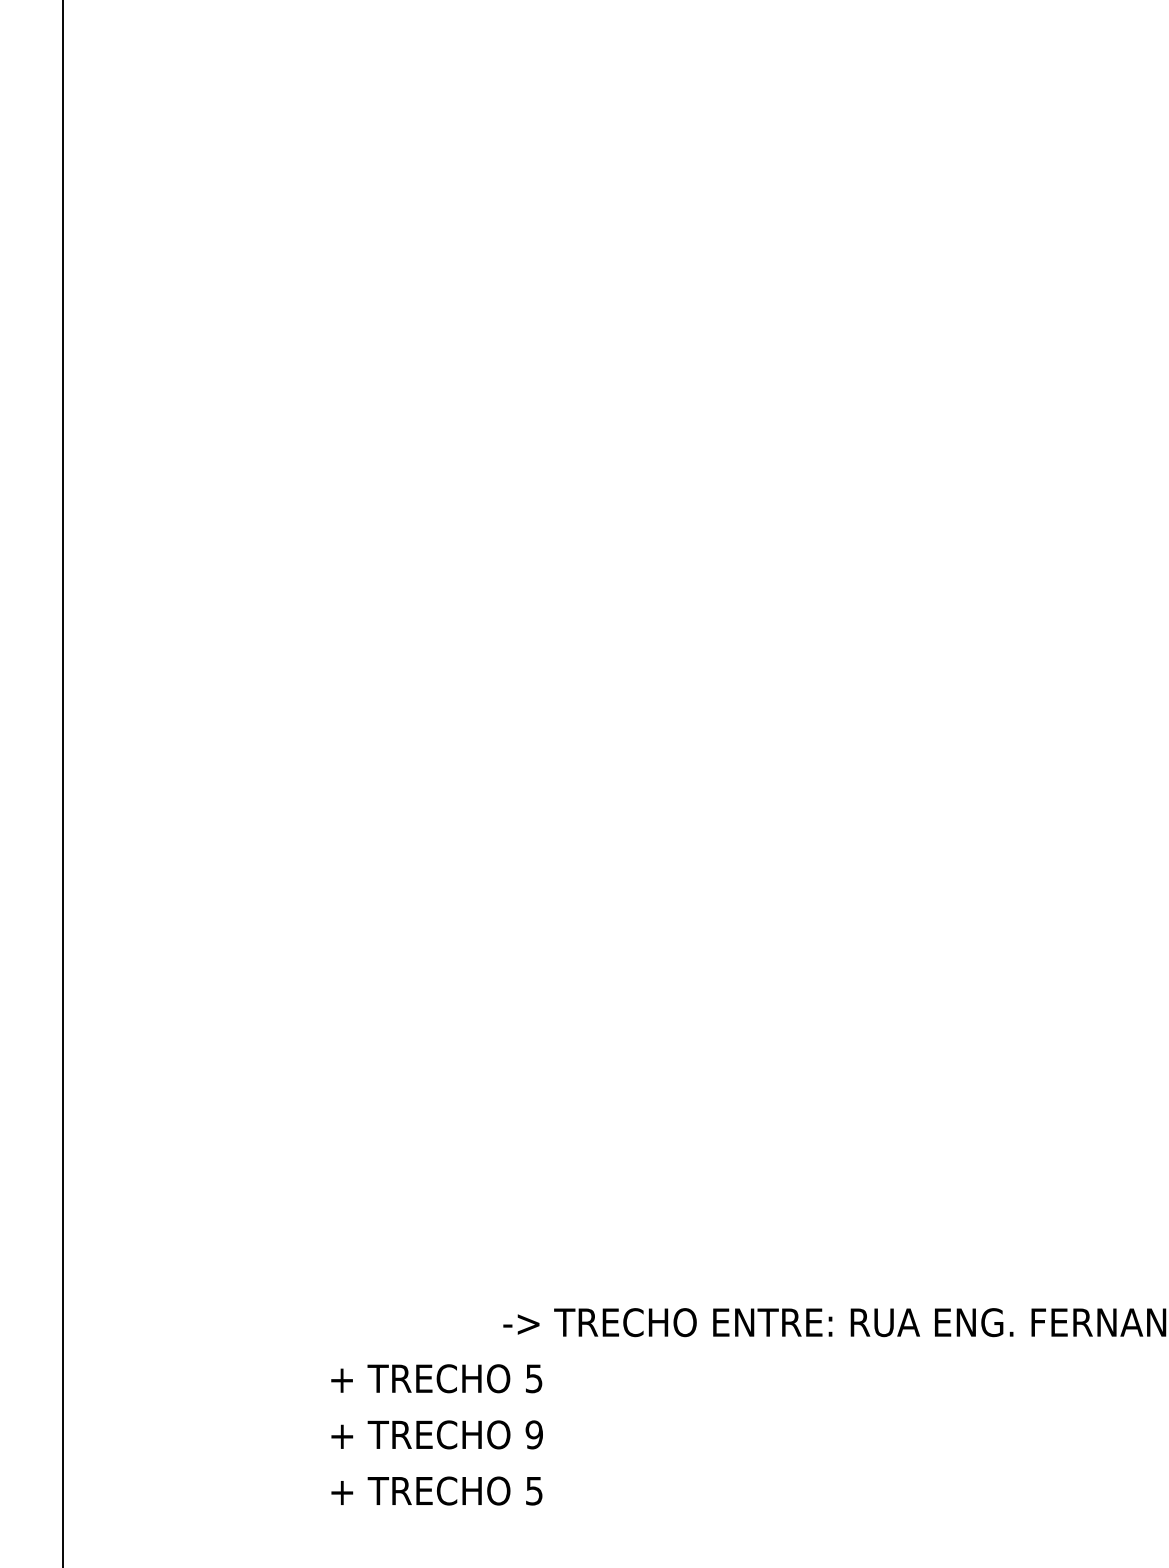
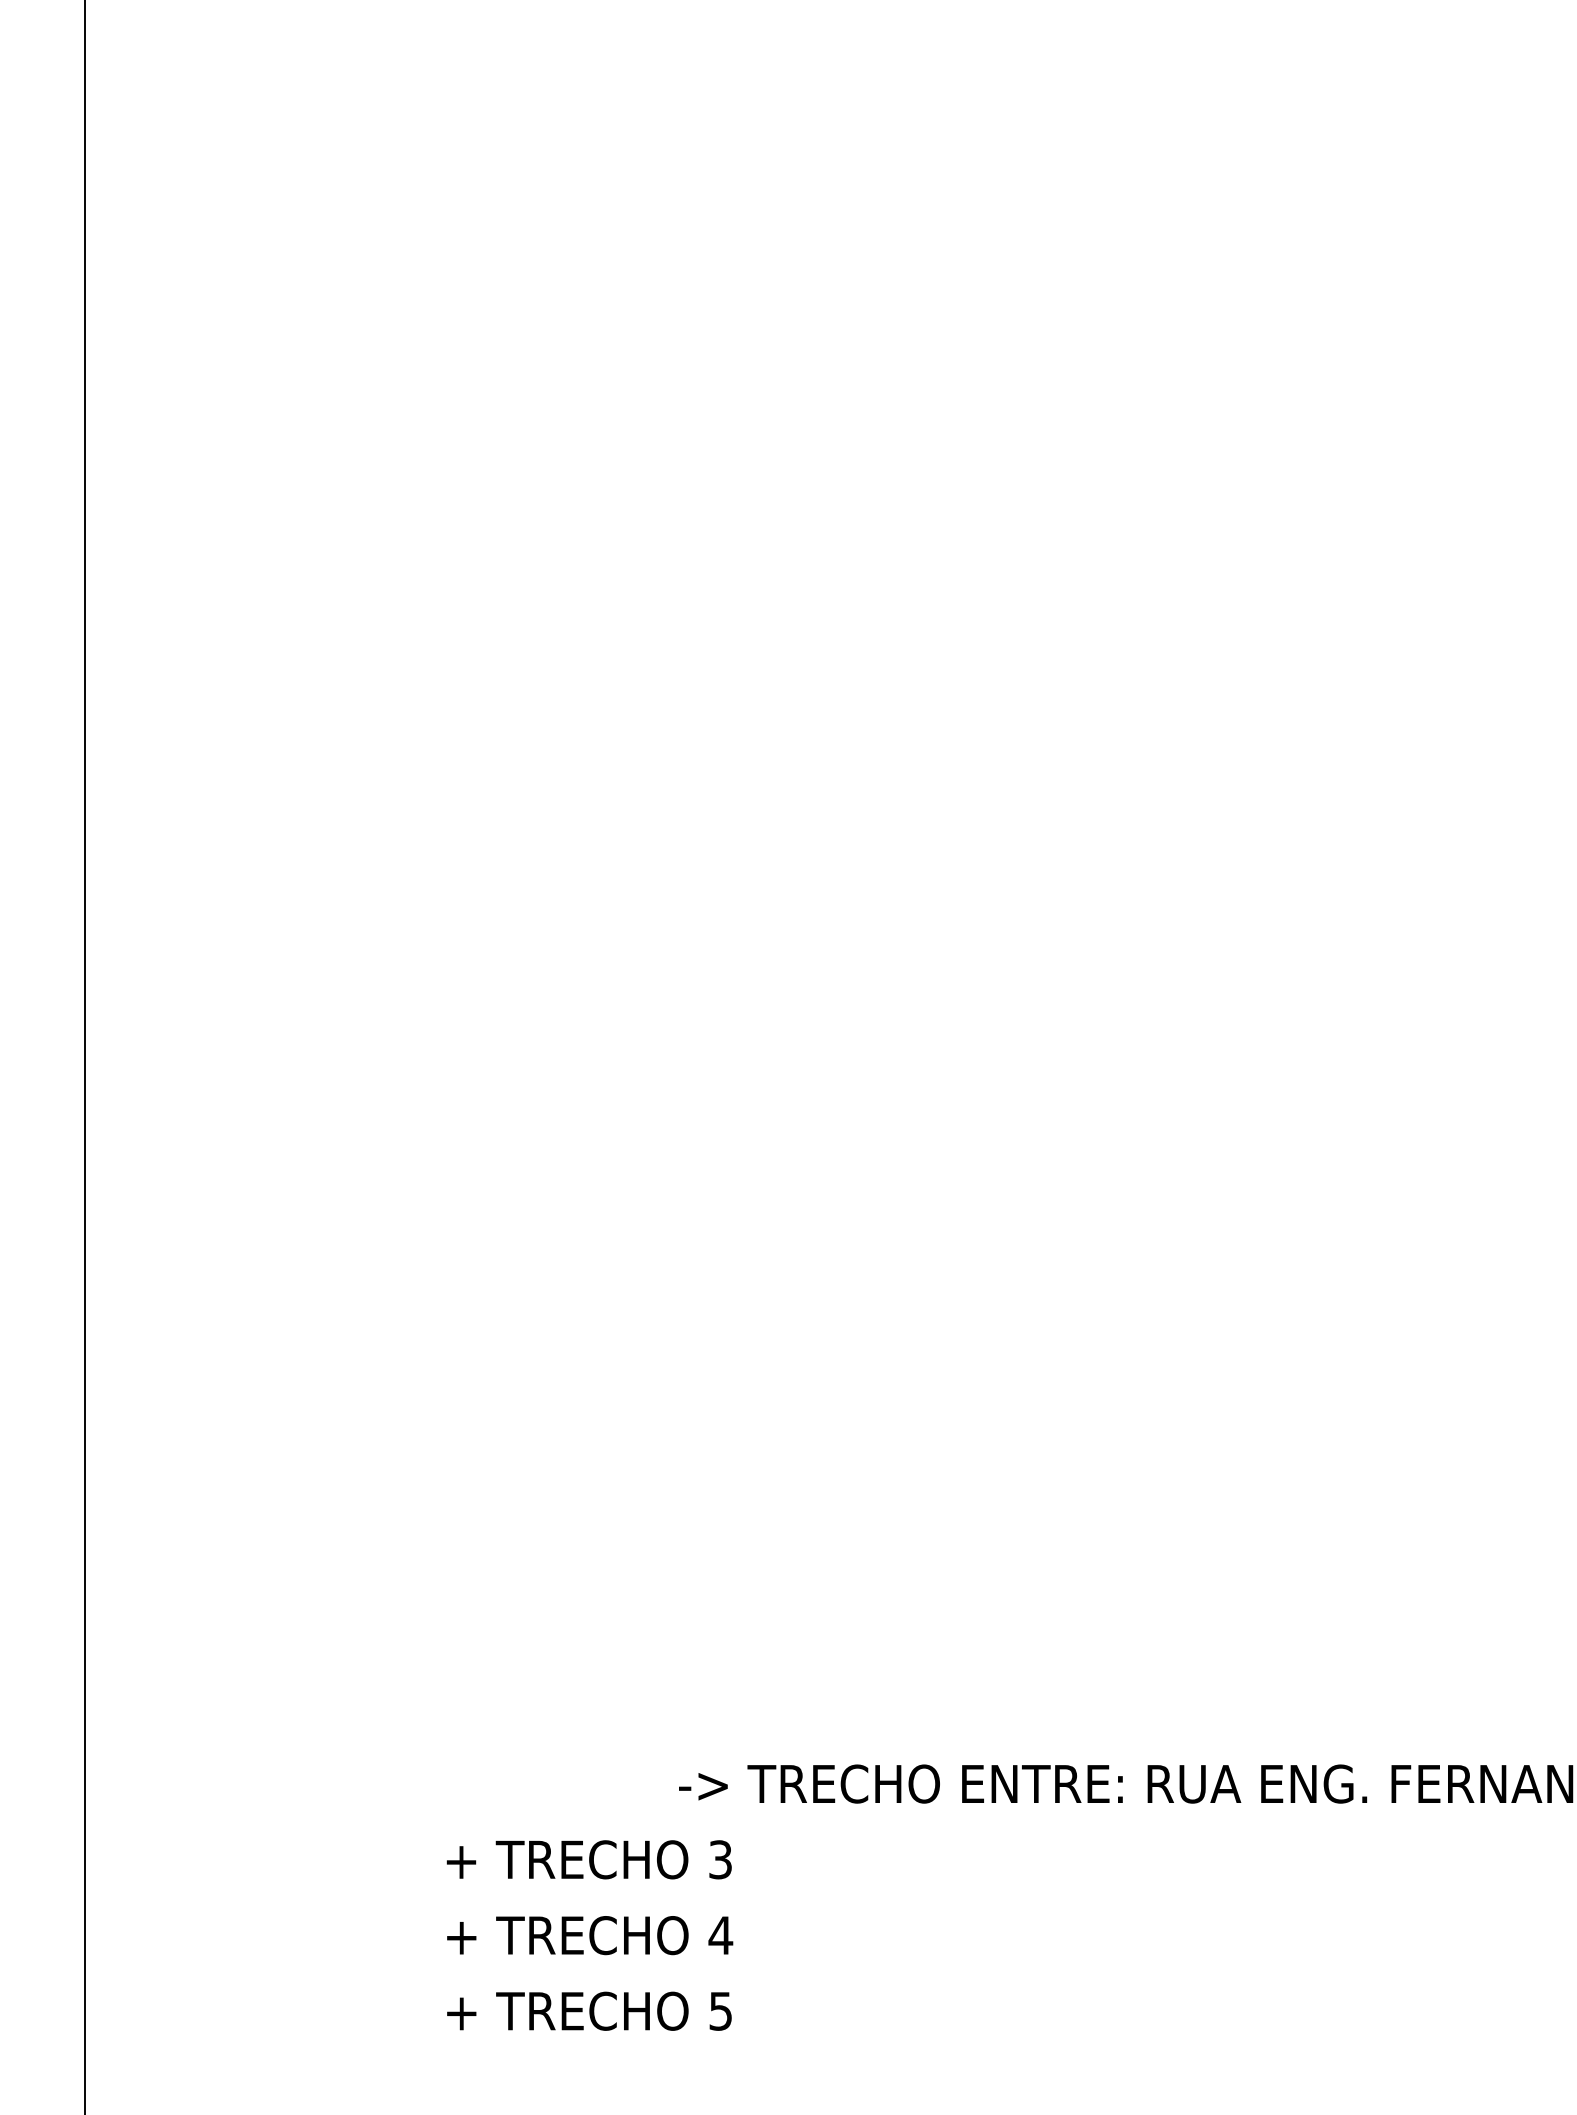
text: (534, 1378) -> (720, 1859), 5 -> 3
text: (534, 1434) -> (720, 1935), 9 -> 4

